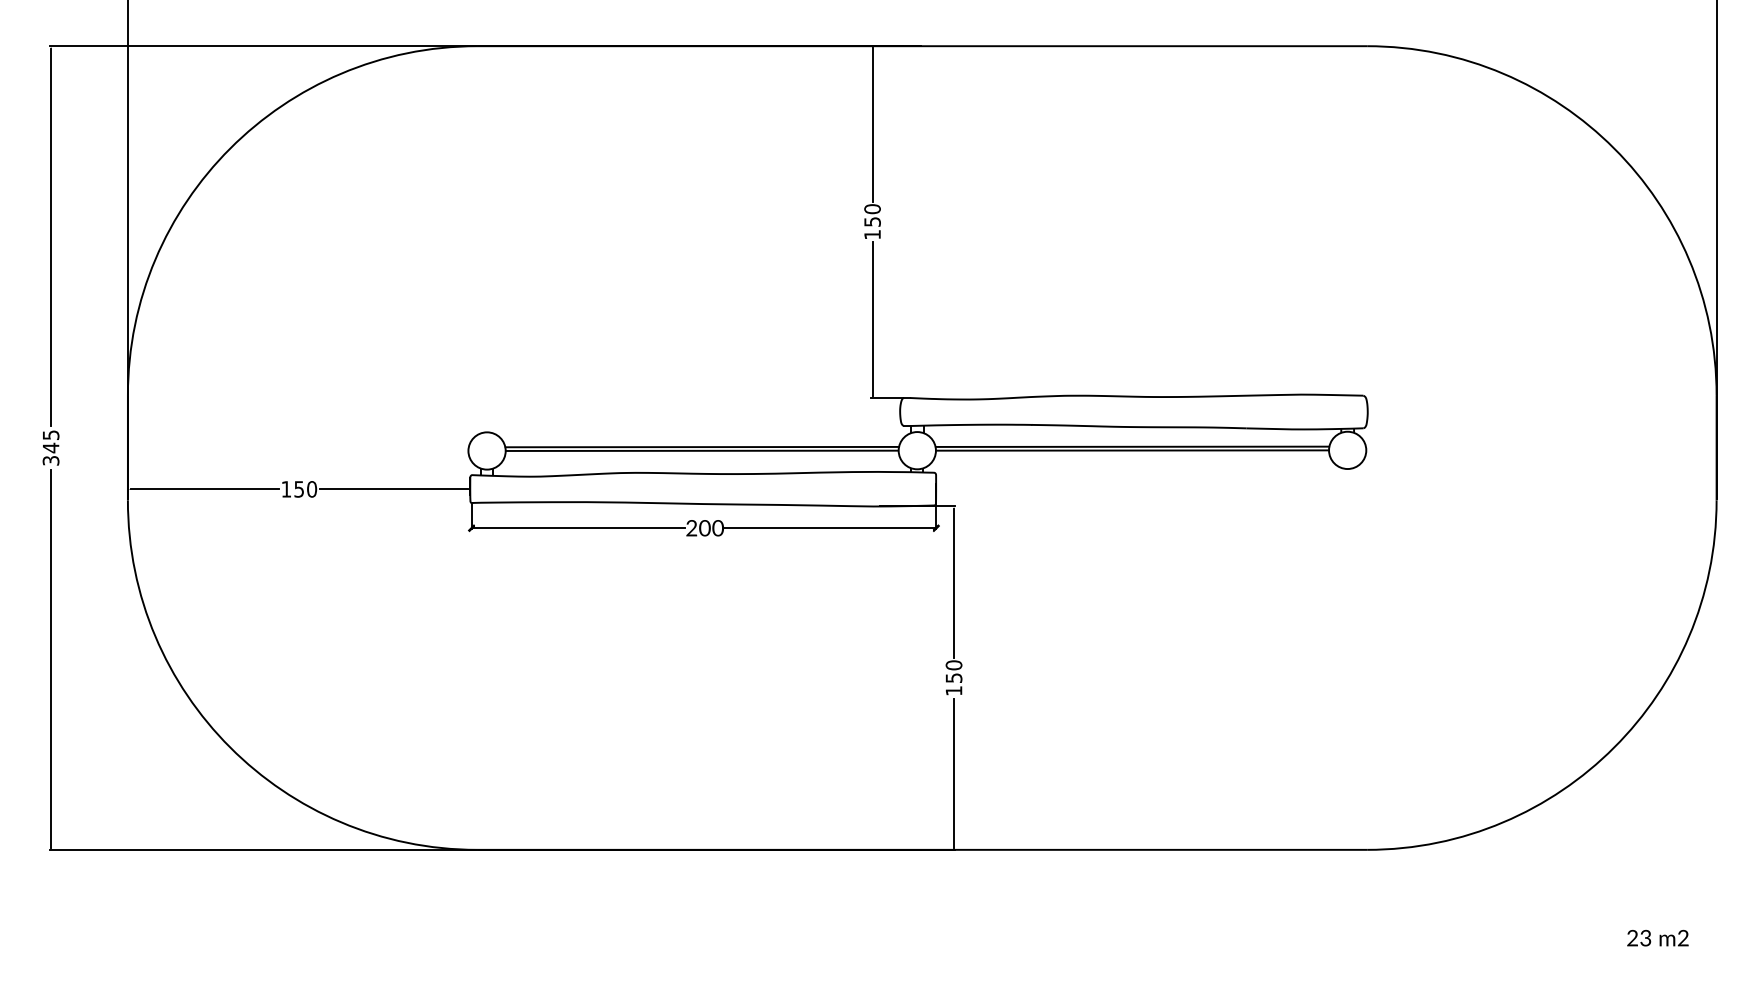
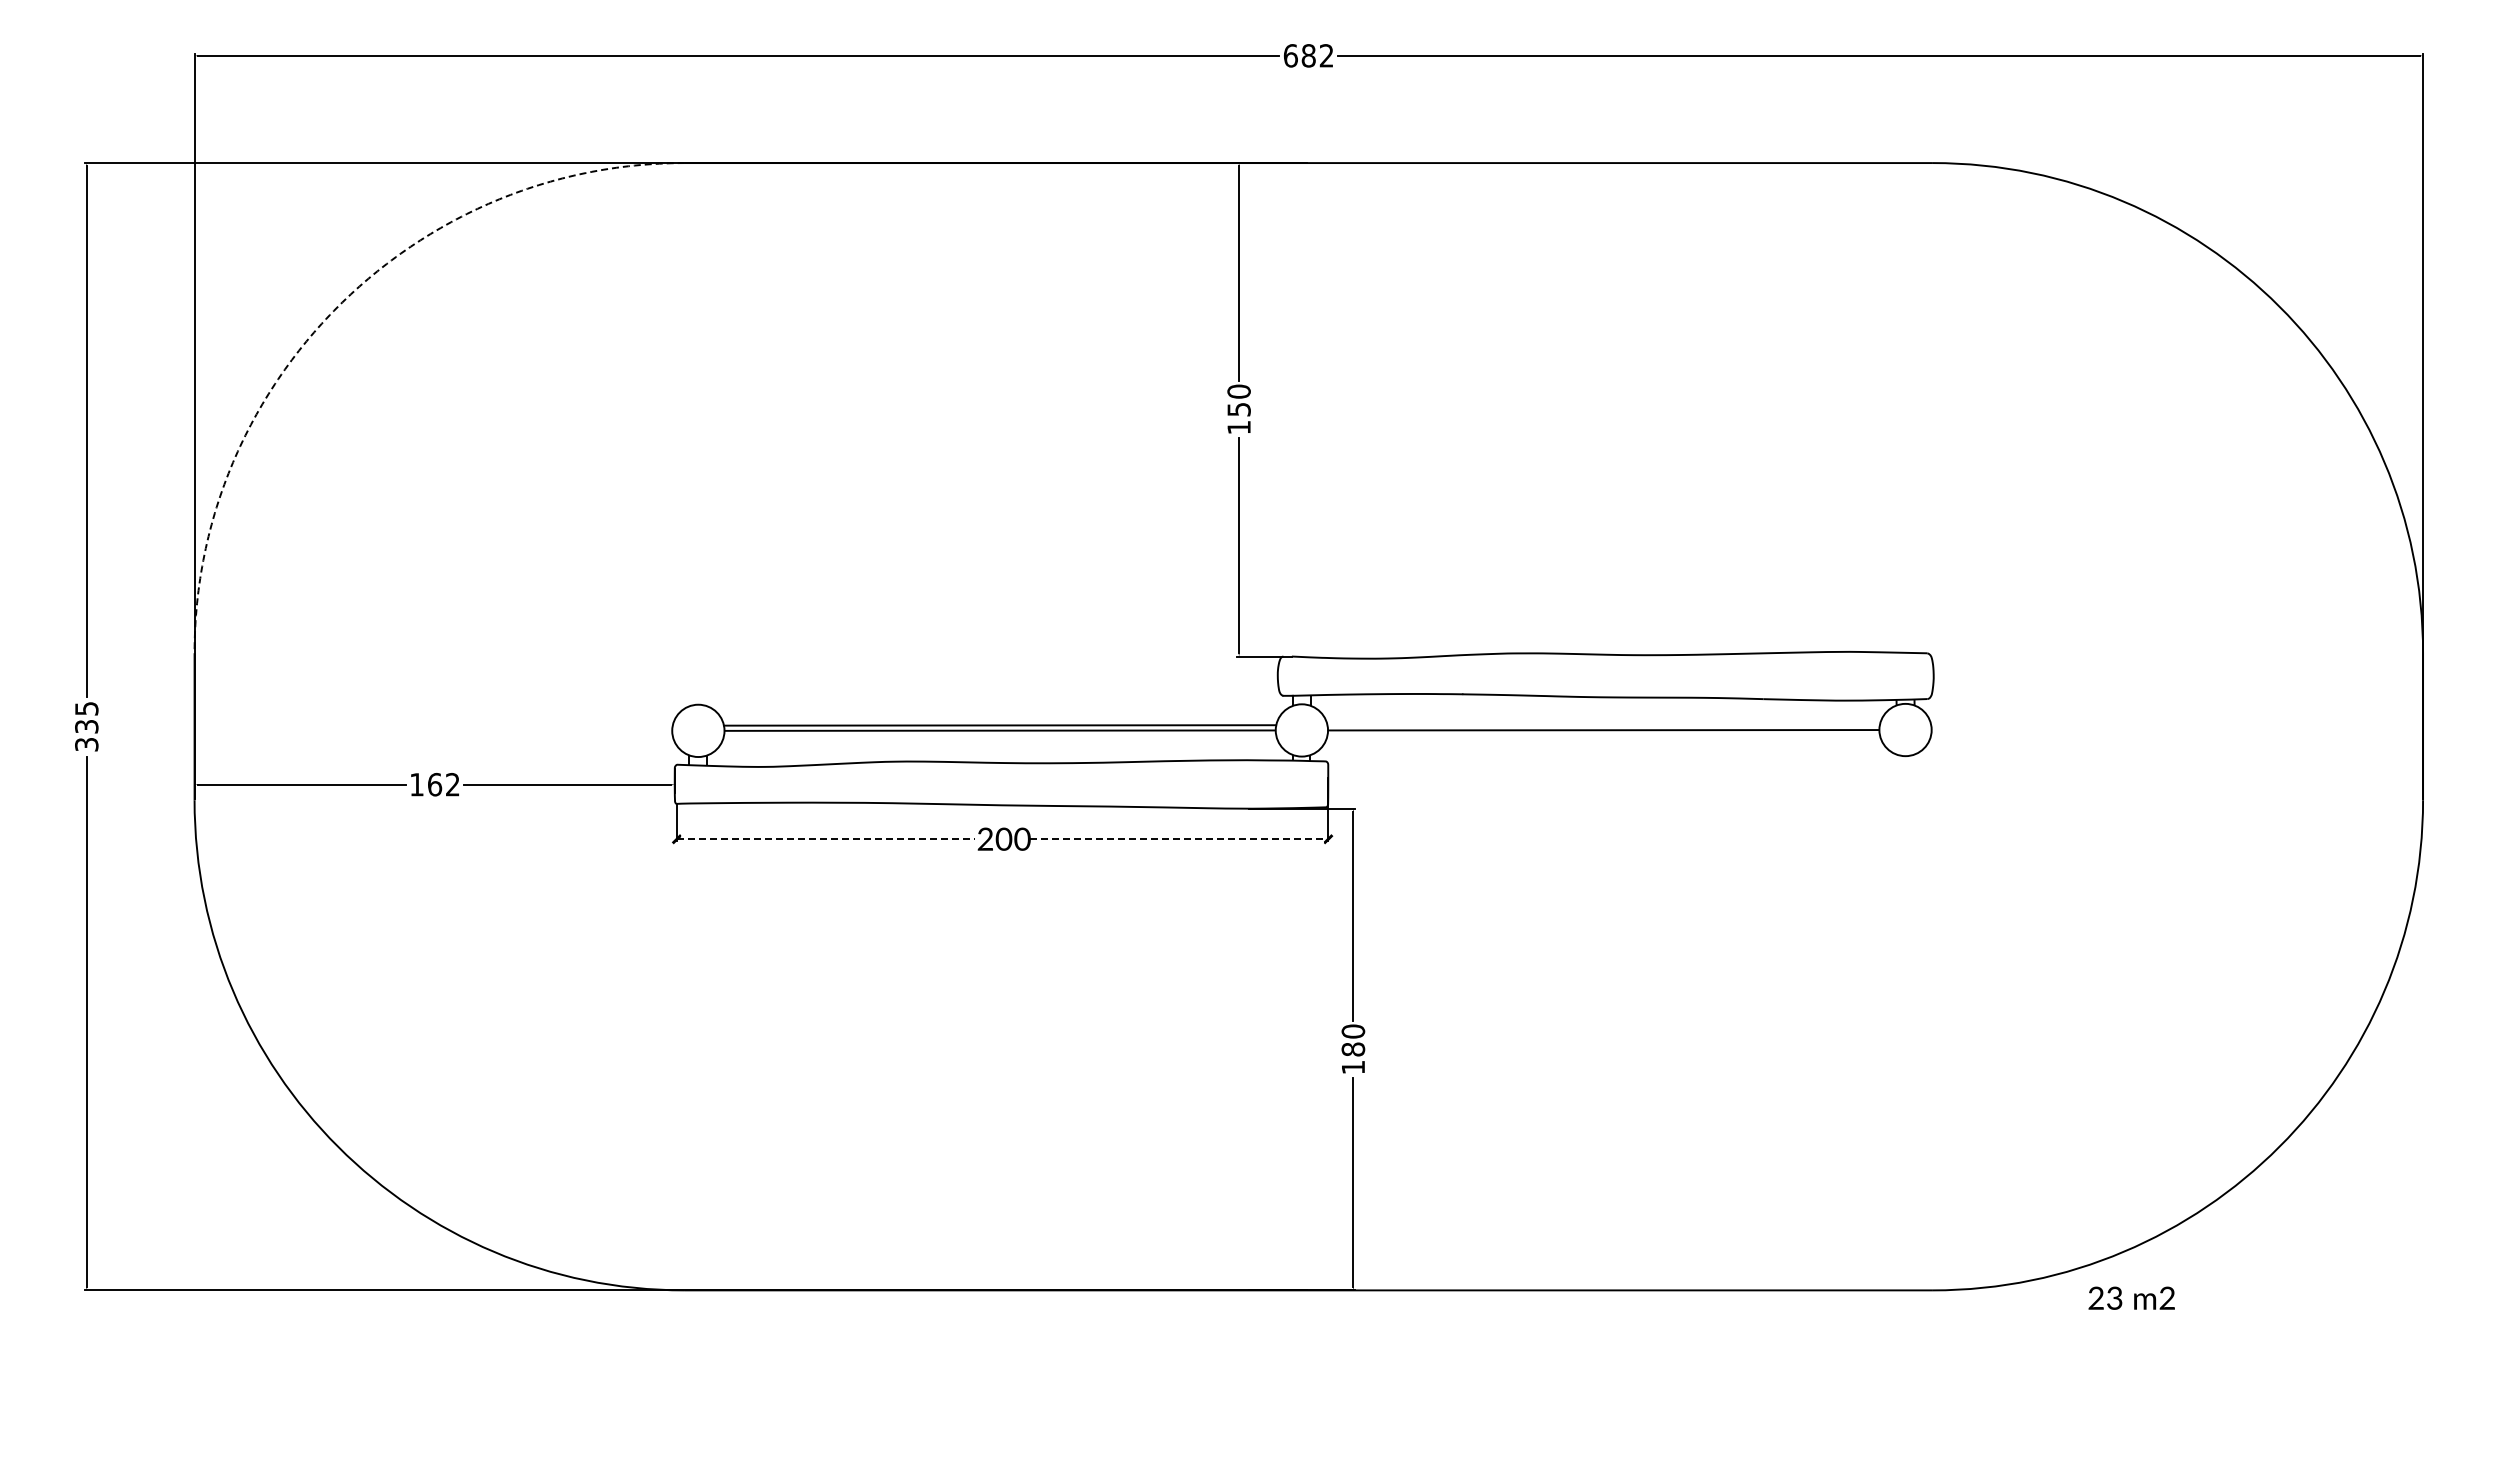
arc: (230, 148) -> (338, 306), solid -> dashed
line: (1132, 446) -> (1603, 724), removed
text: (50, 447) -> (86, 726), 345 -> 335
text: (305, 489) -> (443, 784), 150 -> 162
line: (578, 528) -> (826, 839), solid -> dashed
line: (830, 528) -> (1179, 839), solid -> dashed
text: (954, 678) -> (1353, 1049), 150 -> 180
text: (1657, 937) -> (2131, 1297), moved

